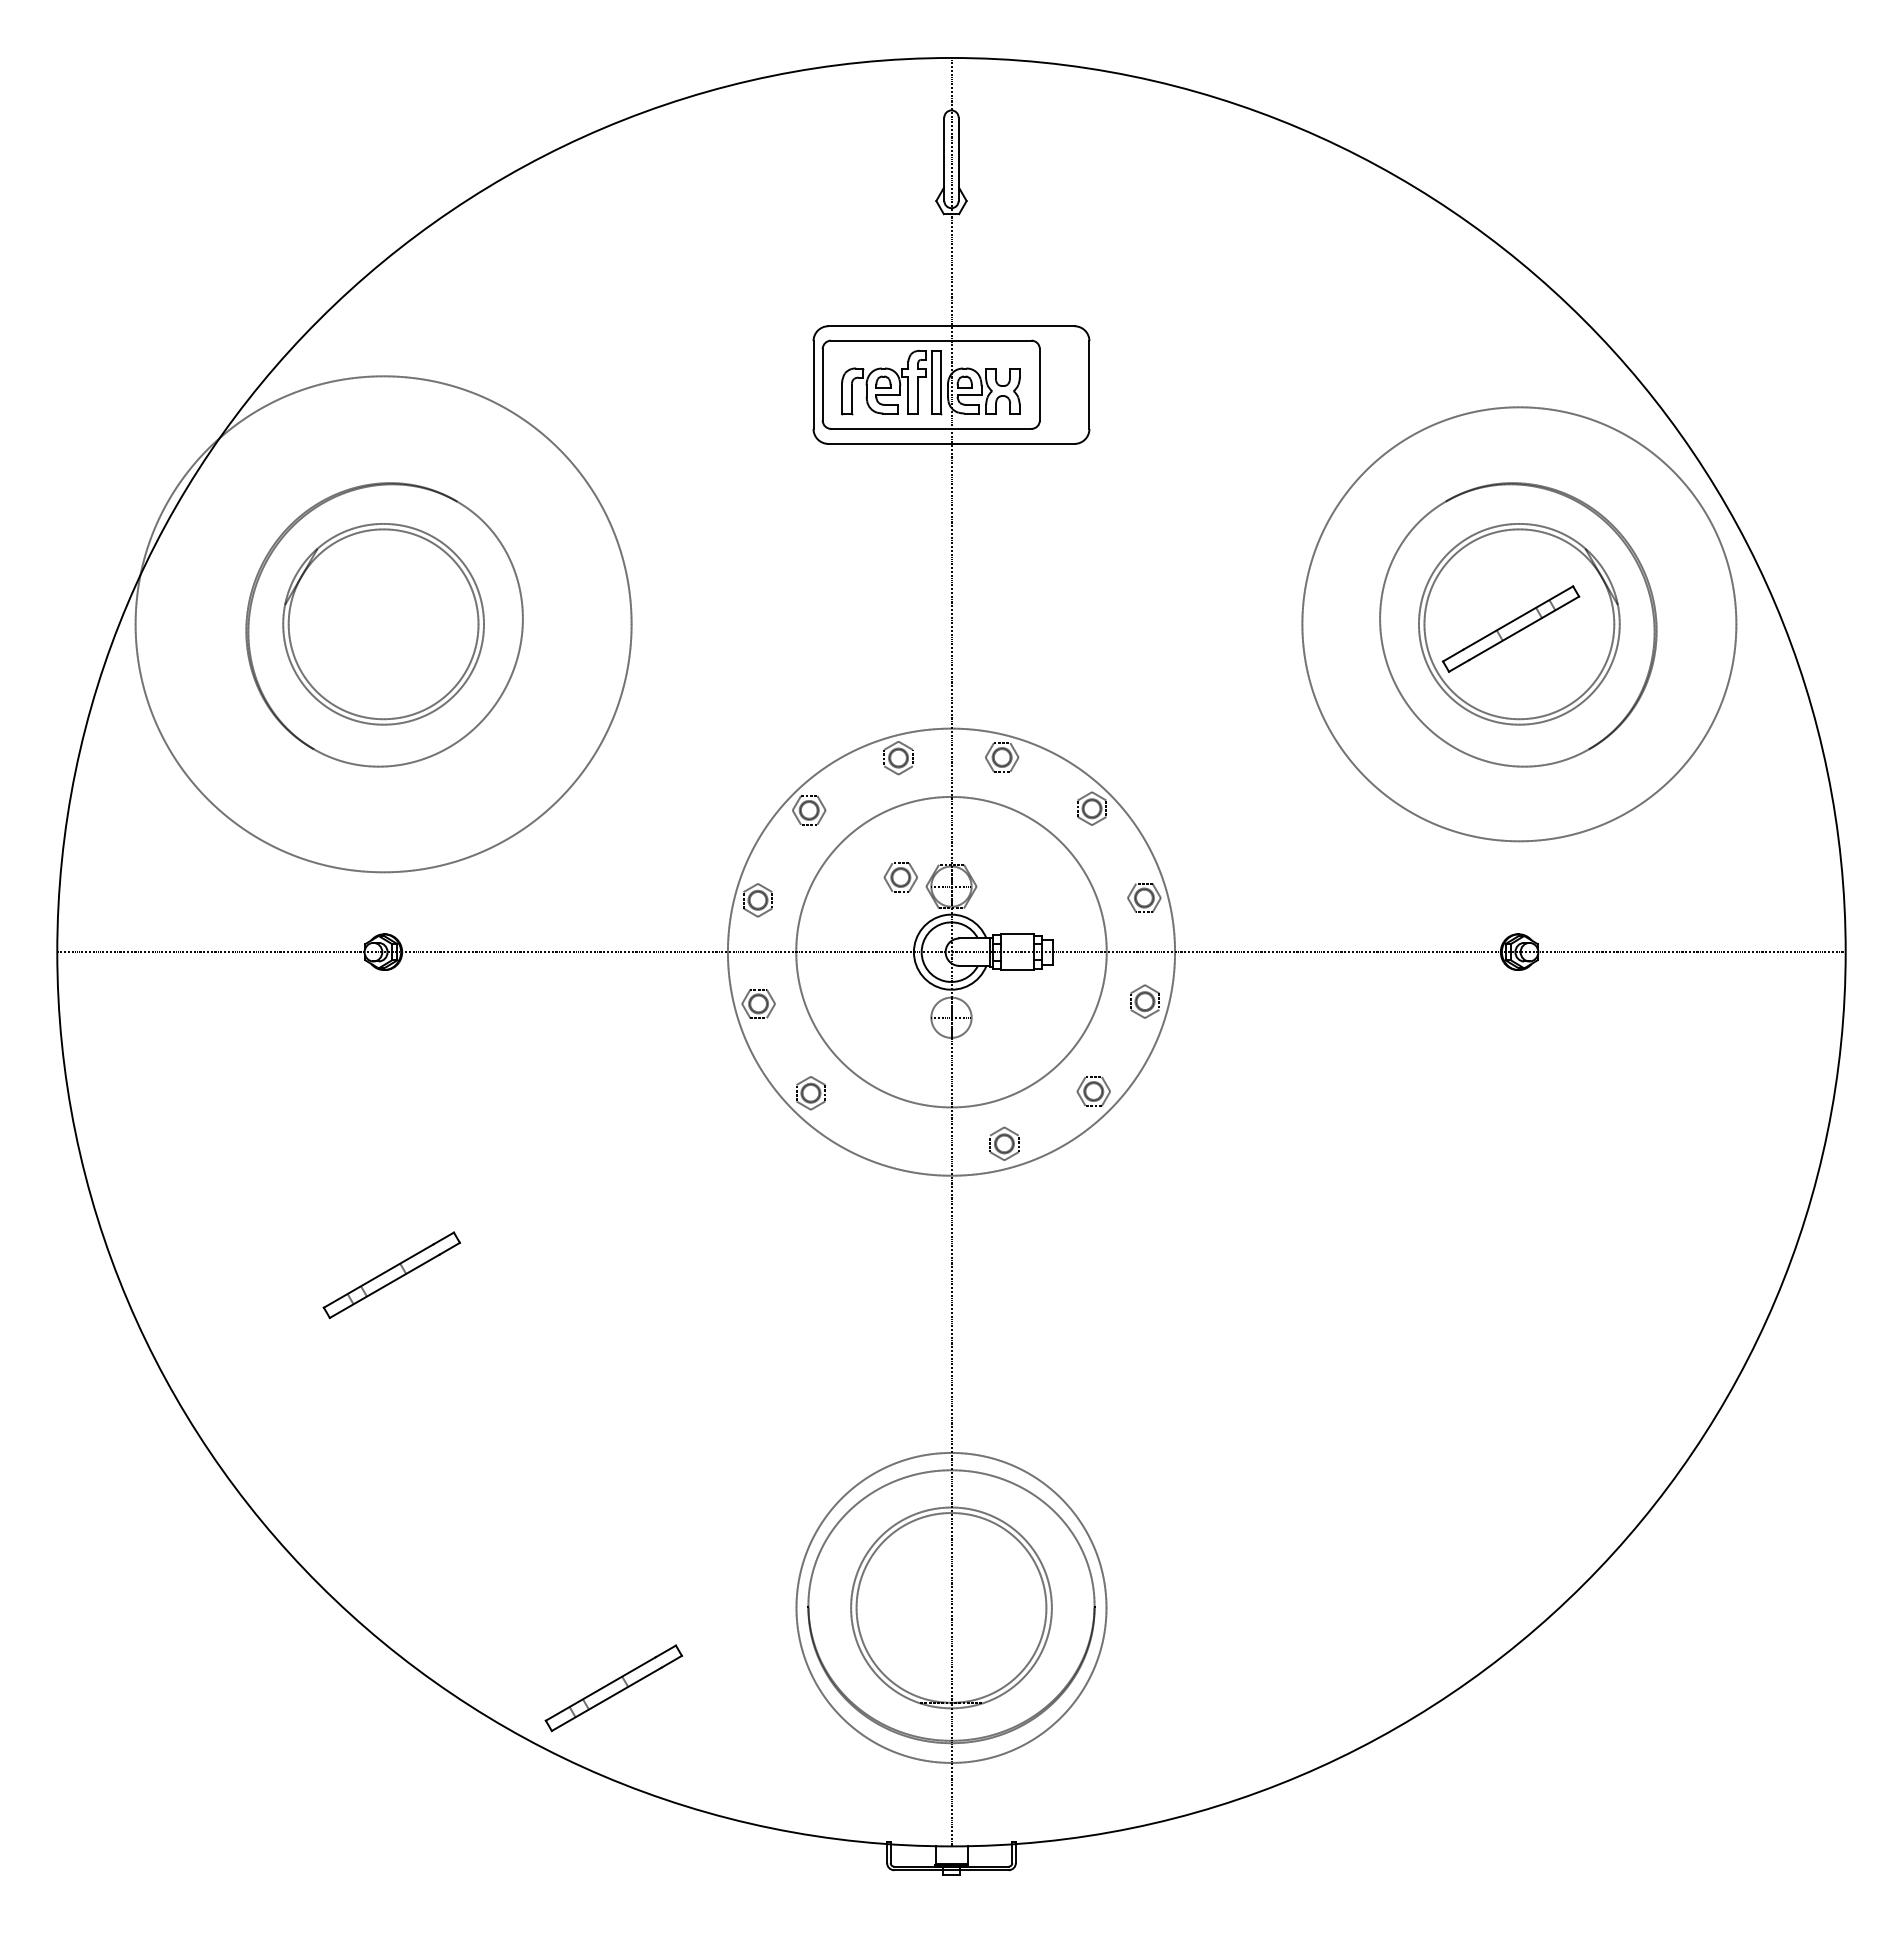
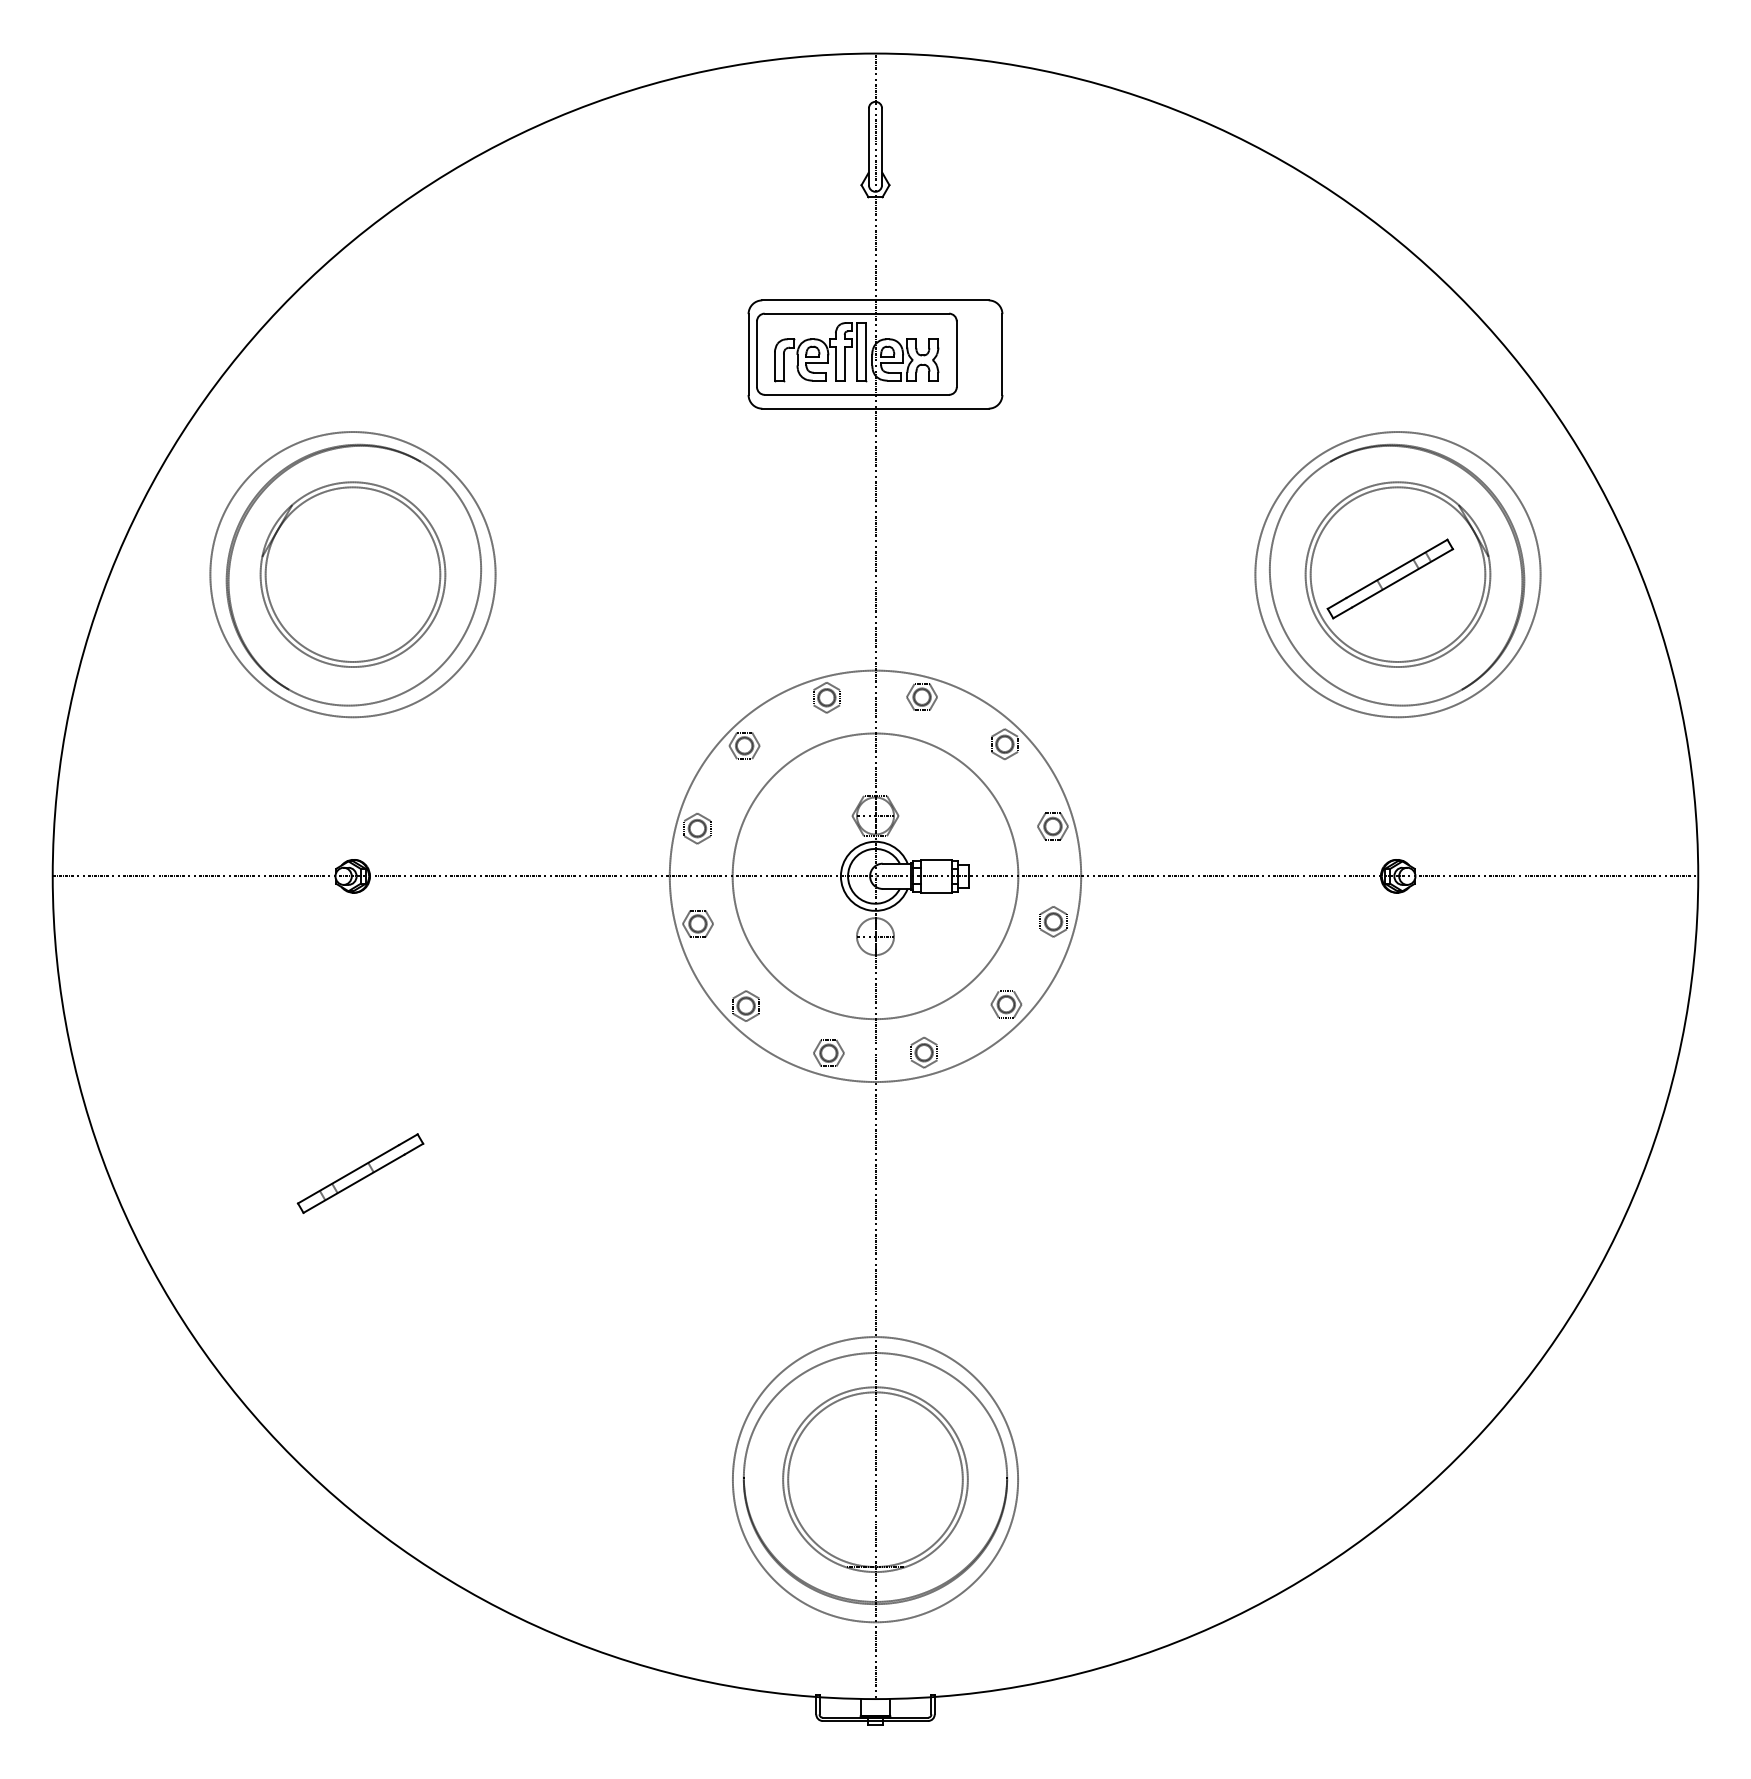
circle: (383, 624) -> (352, 574), size x0.62
circle: (1519, 624) -> (1398, 574), size x0.71
part: (900, 877) -> (828, 1053), moved
part: (613, 1688) -> (564, 1553), removed

